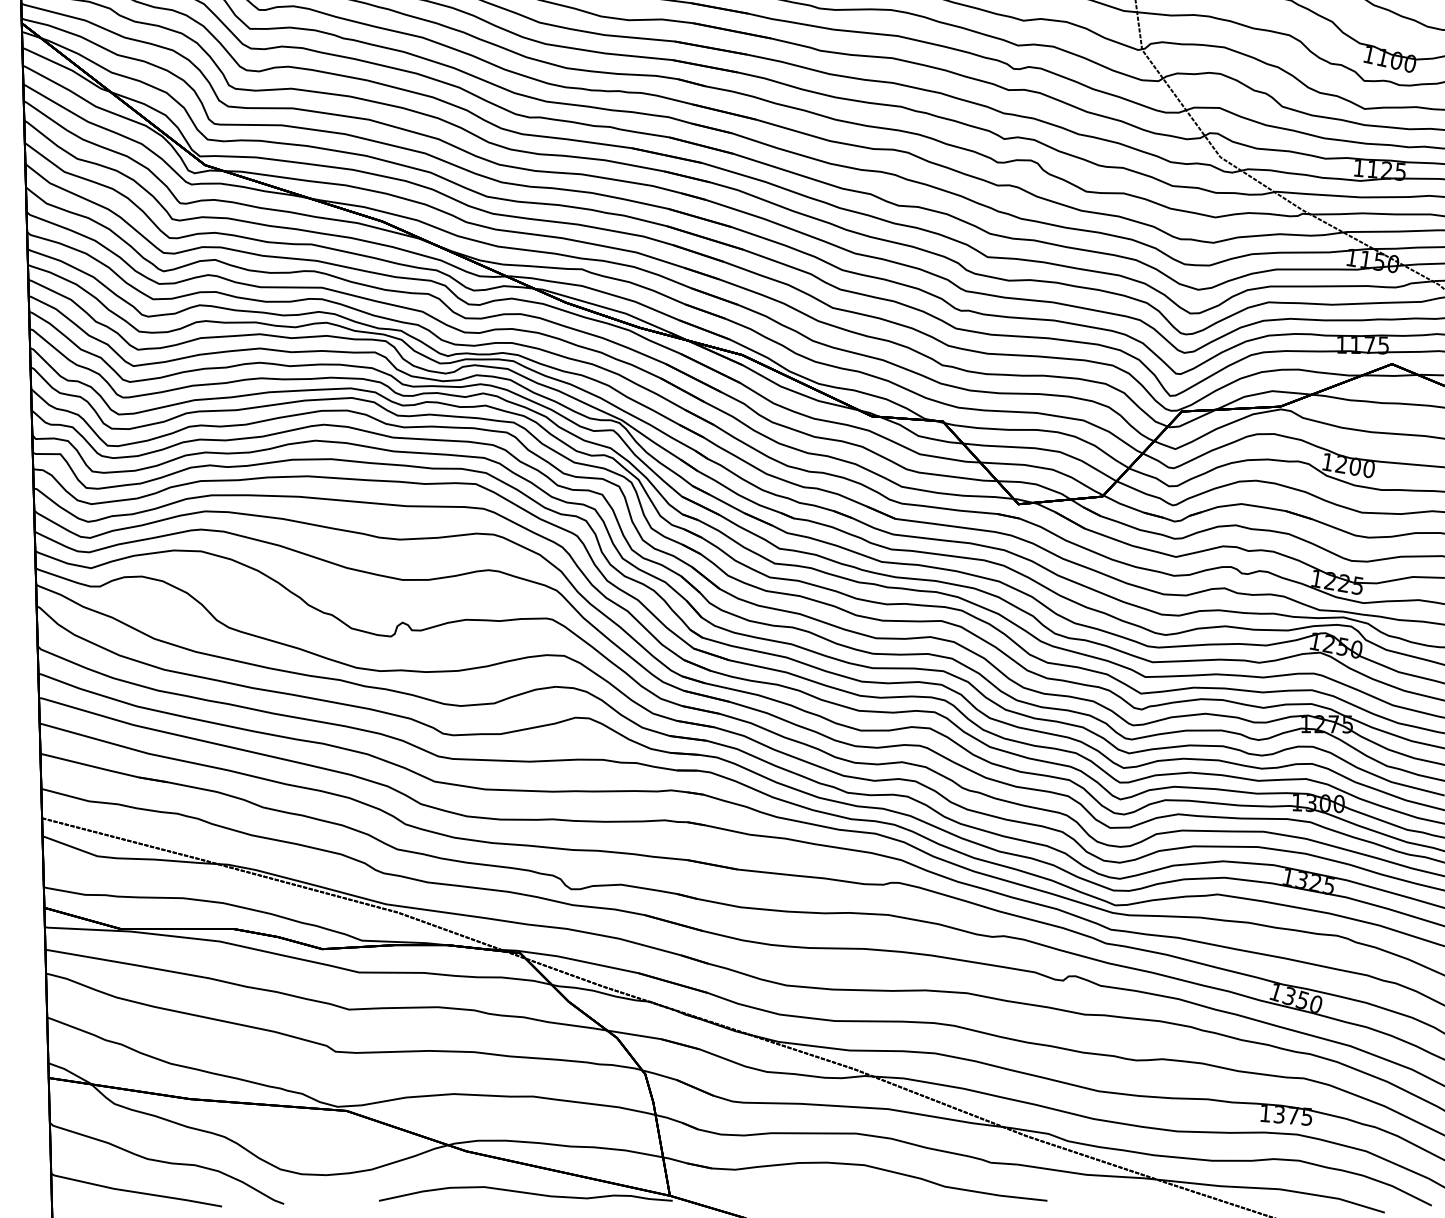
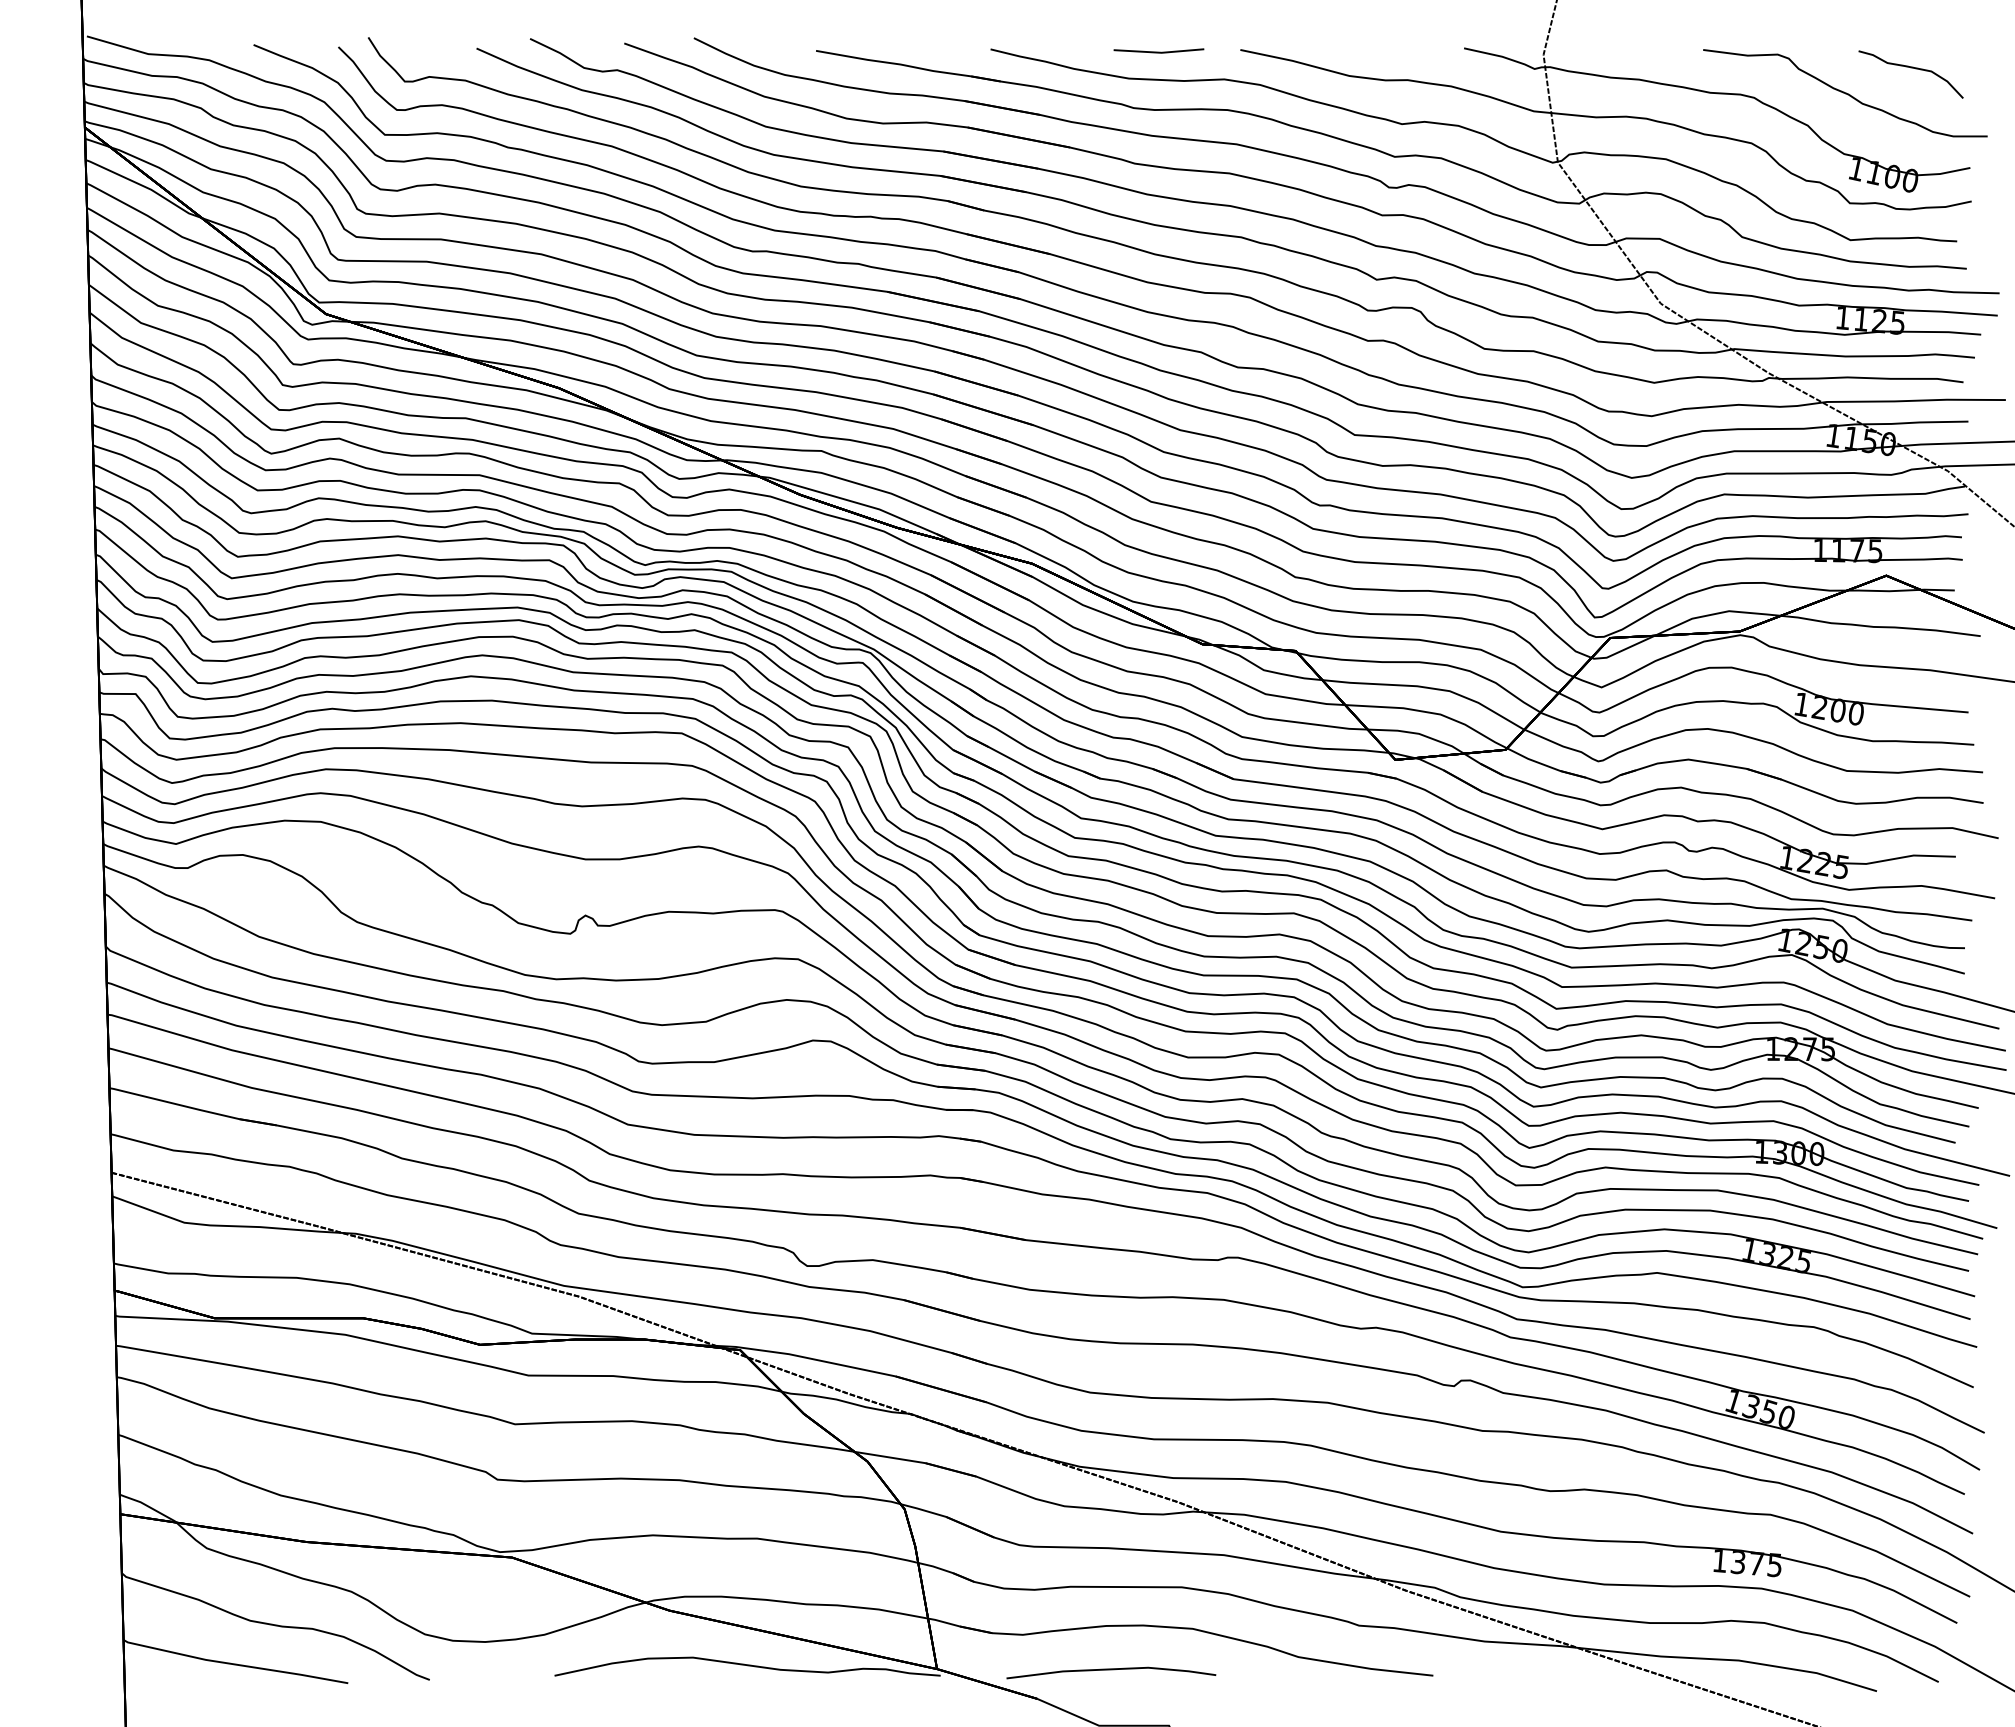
line: (802, 1196) -> (1111, 1670), added

